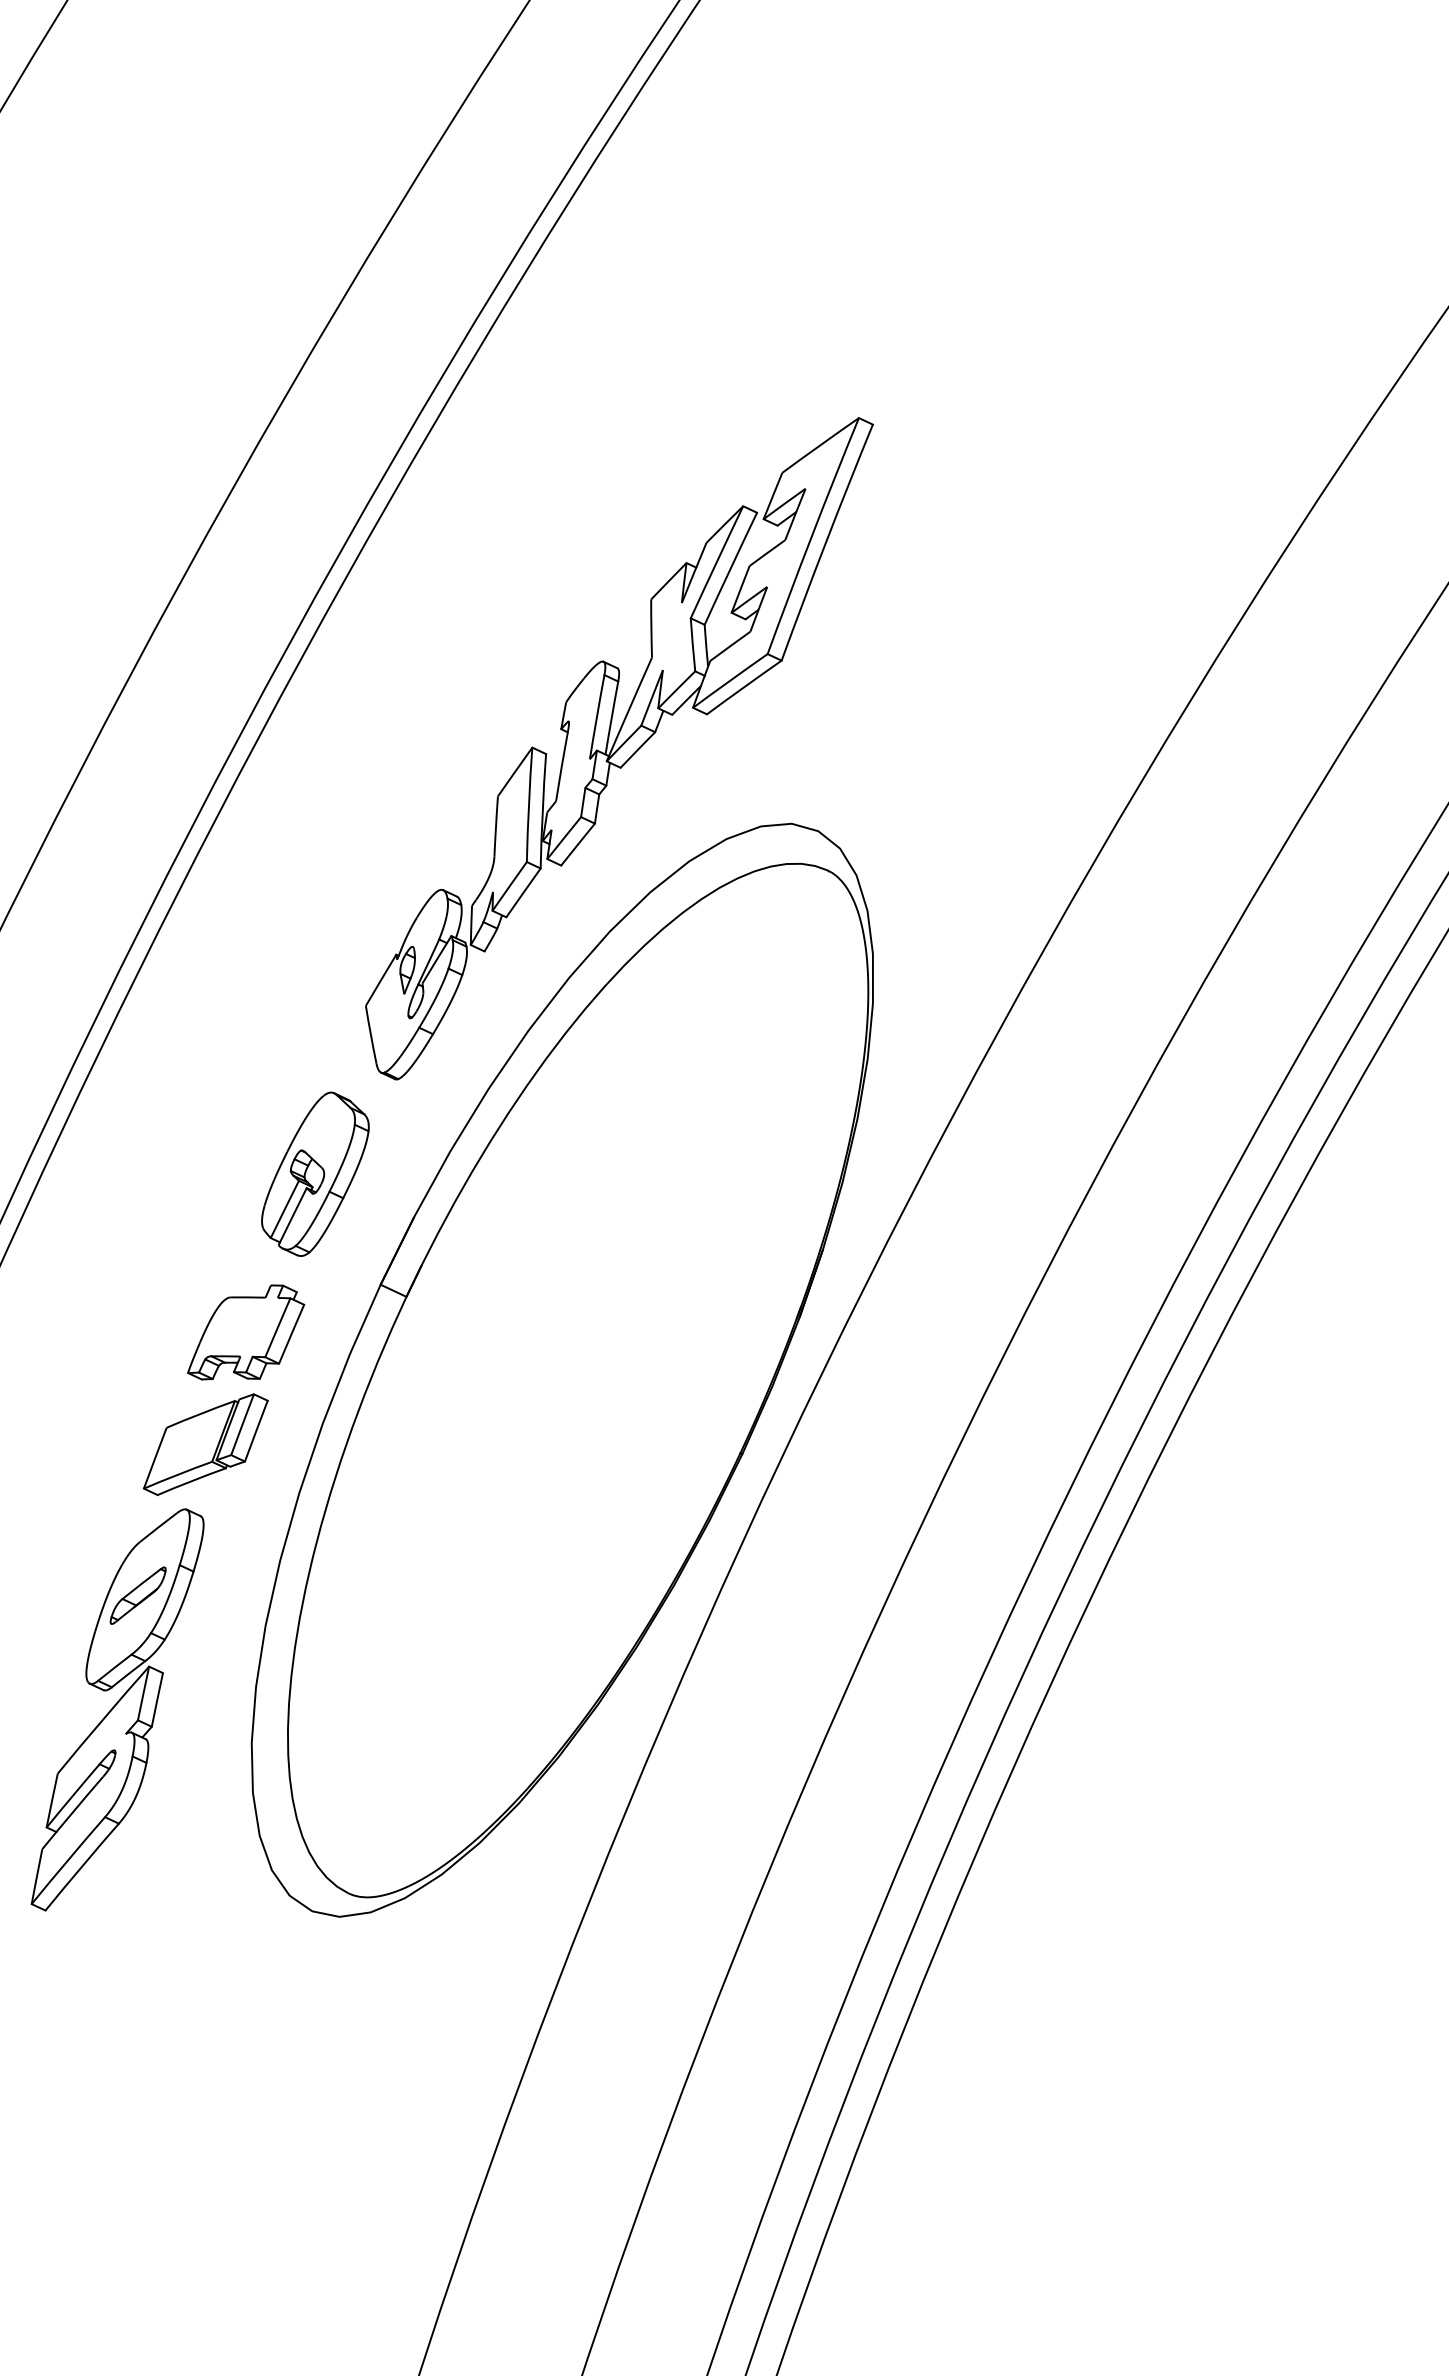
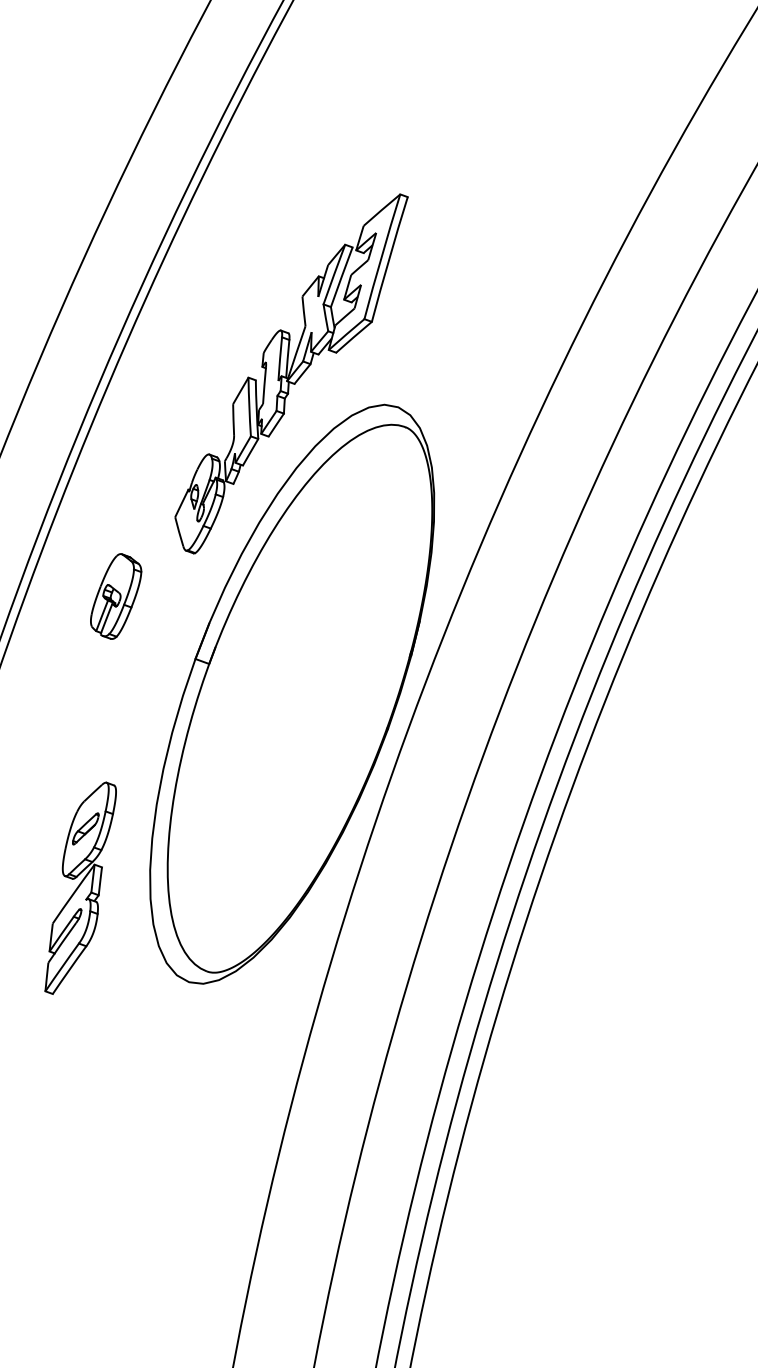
part: (316, 1174) -> (116, 596), moved
part: (227, 1401) -> (122, 725), removed

